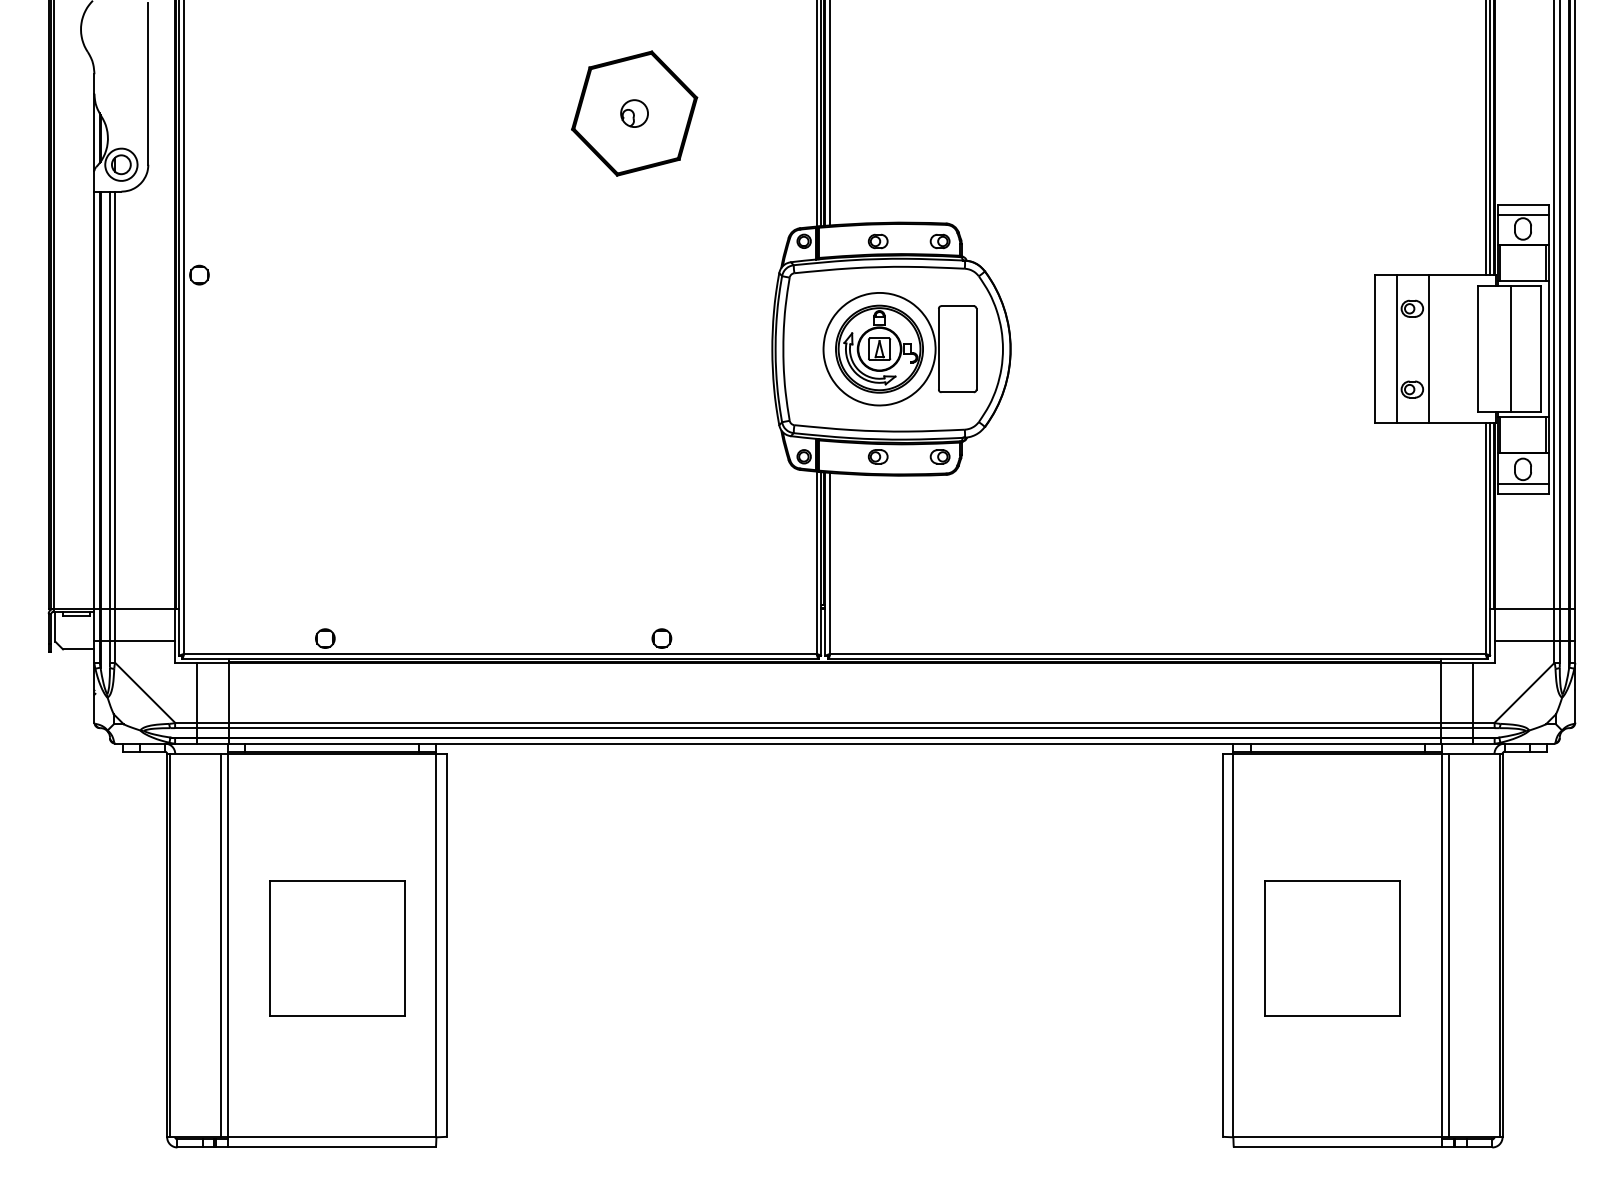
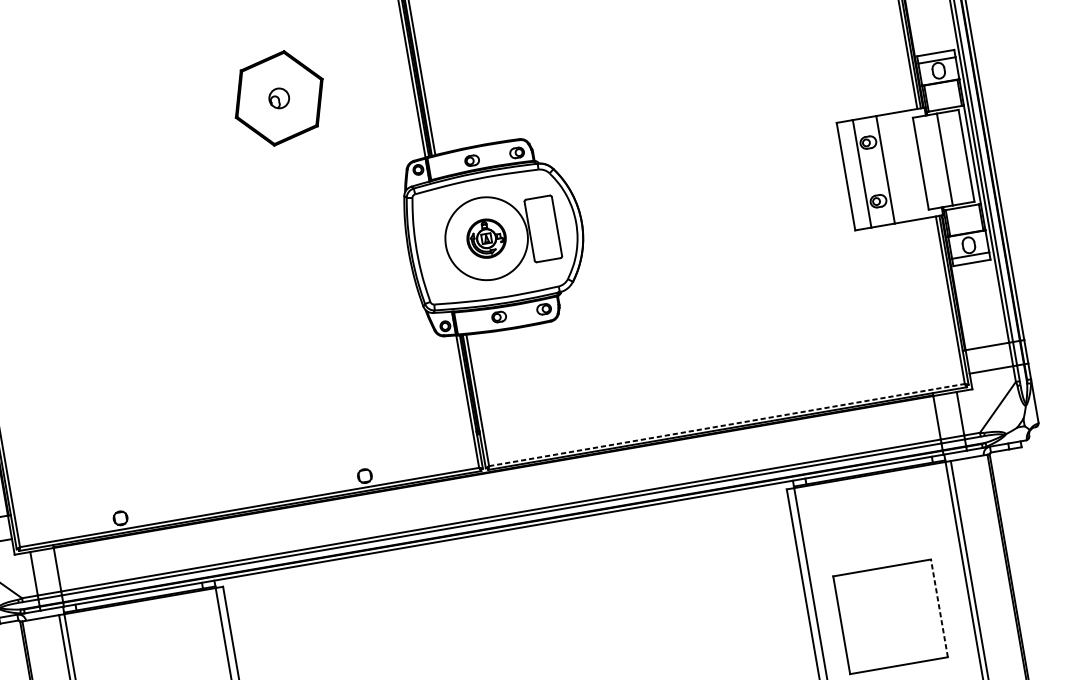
part: (879, 348) -> (486, 238), size x0.6
line: (1157, 653) -> (726, 424), solid -> dashed
line: (1399, 947) -> (939, 607), solid -> dashed

